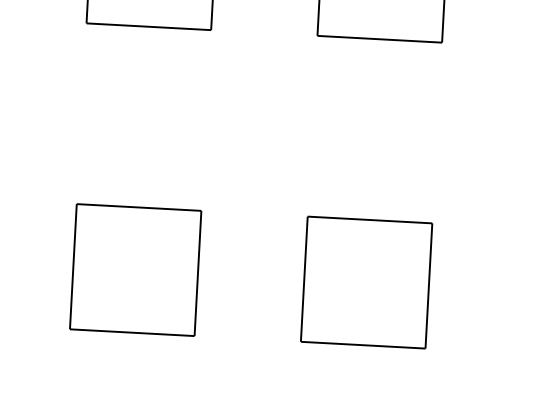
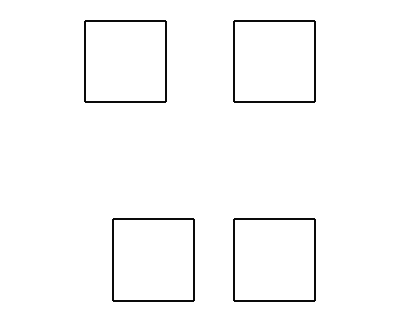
part: (136, 269) -> (153, 259), moved

